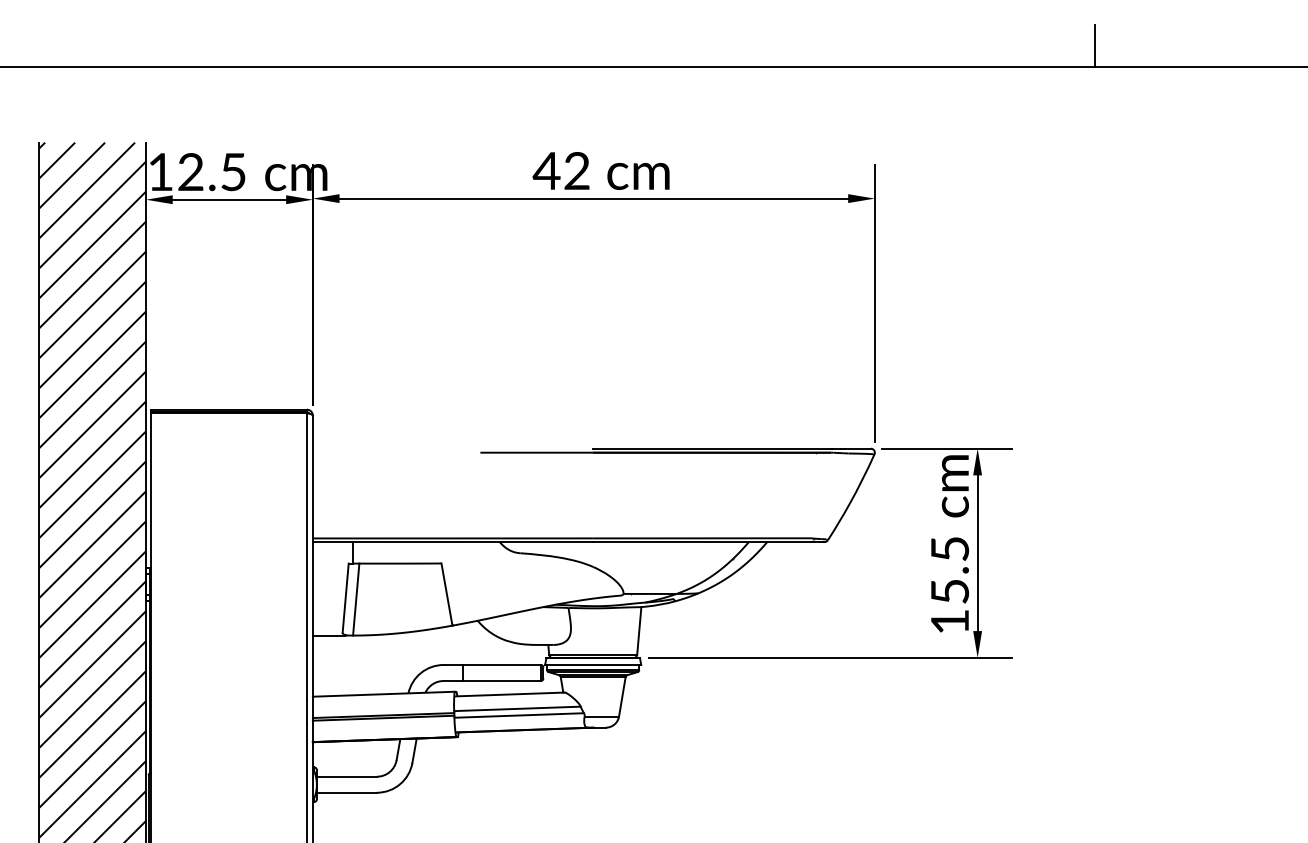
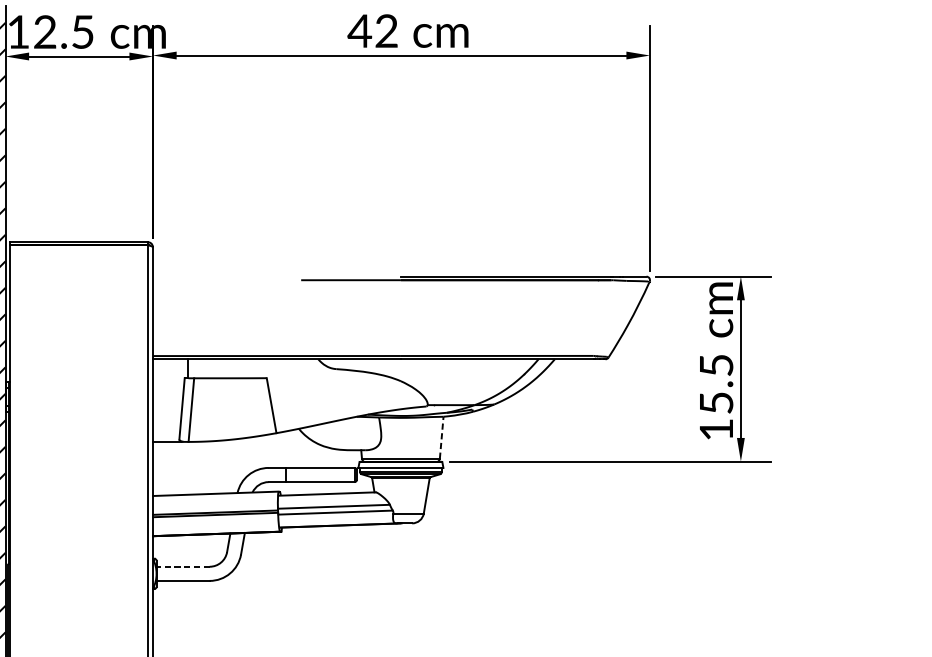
line: (639, 630) -> (441, 437), solid -> dashed
line: (346, 776) -> (182, 566), solid -> dashed

